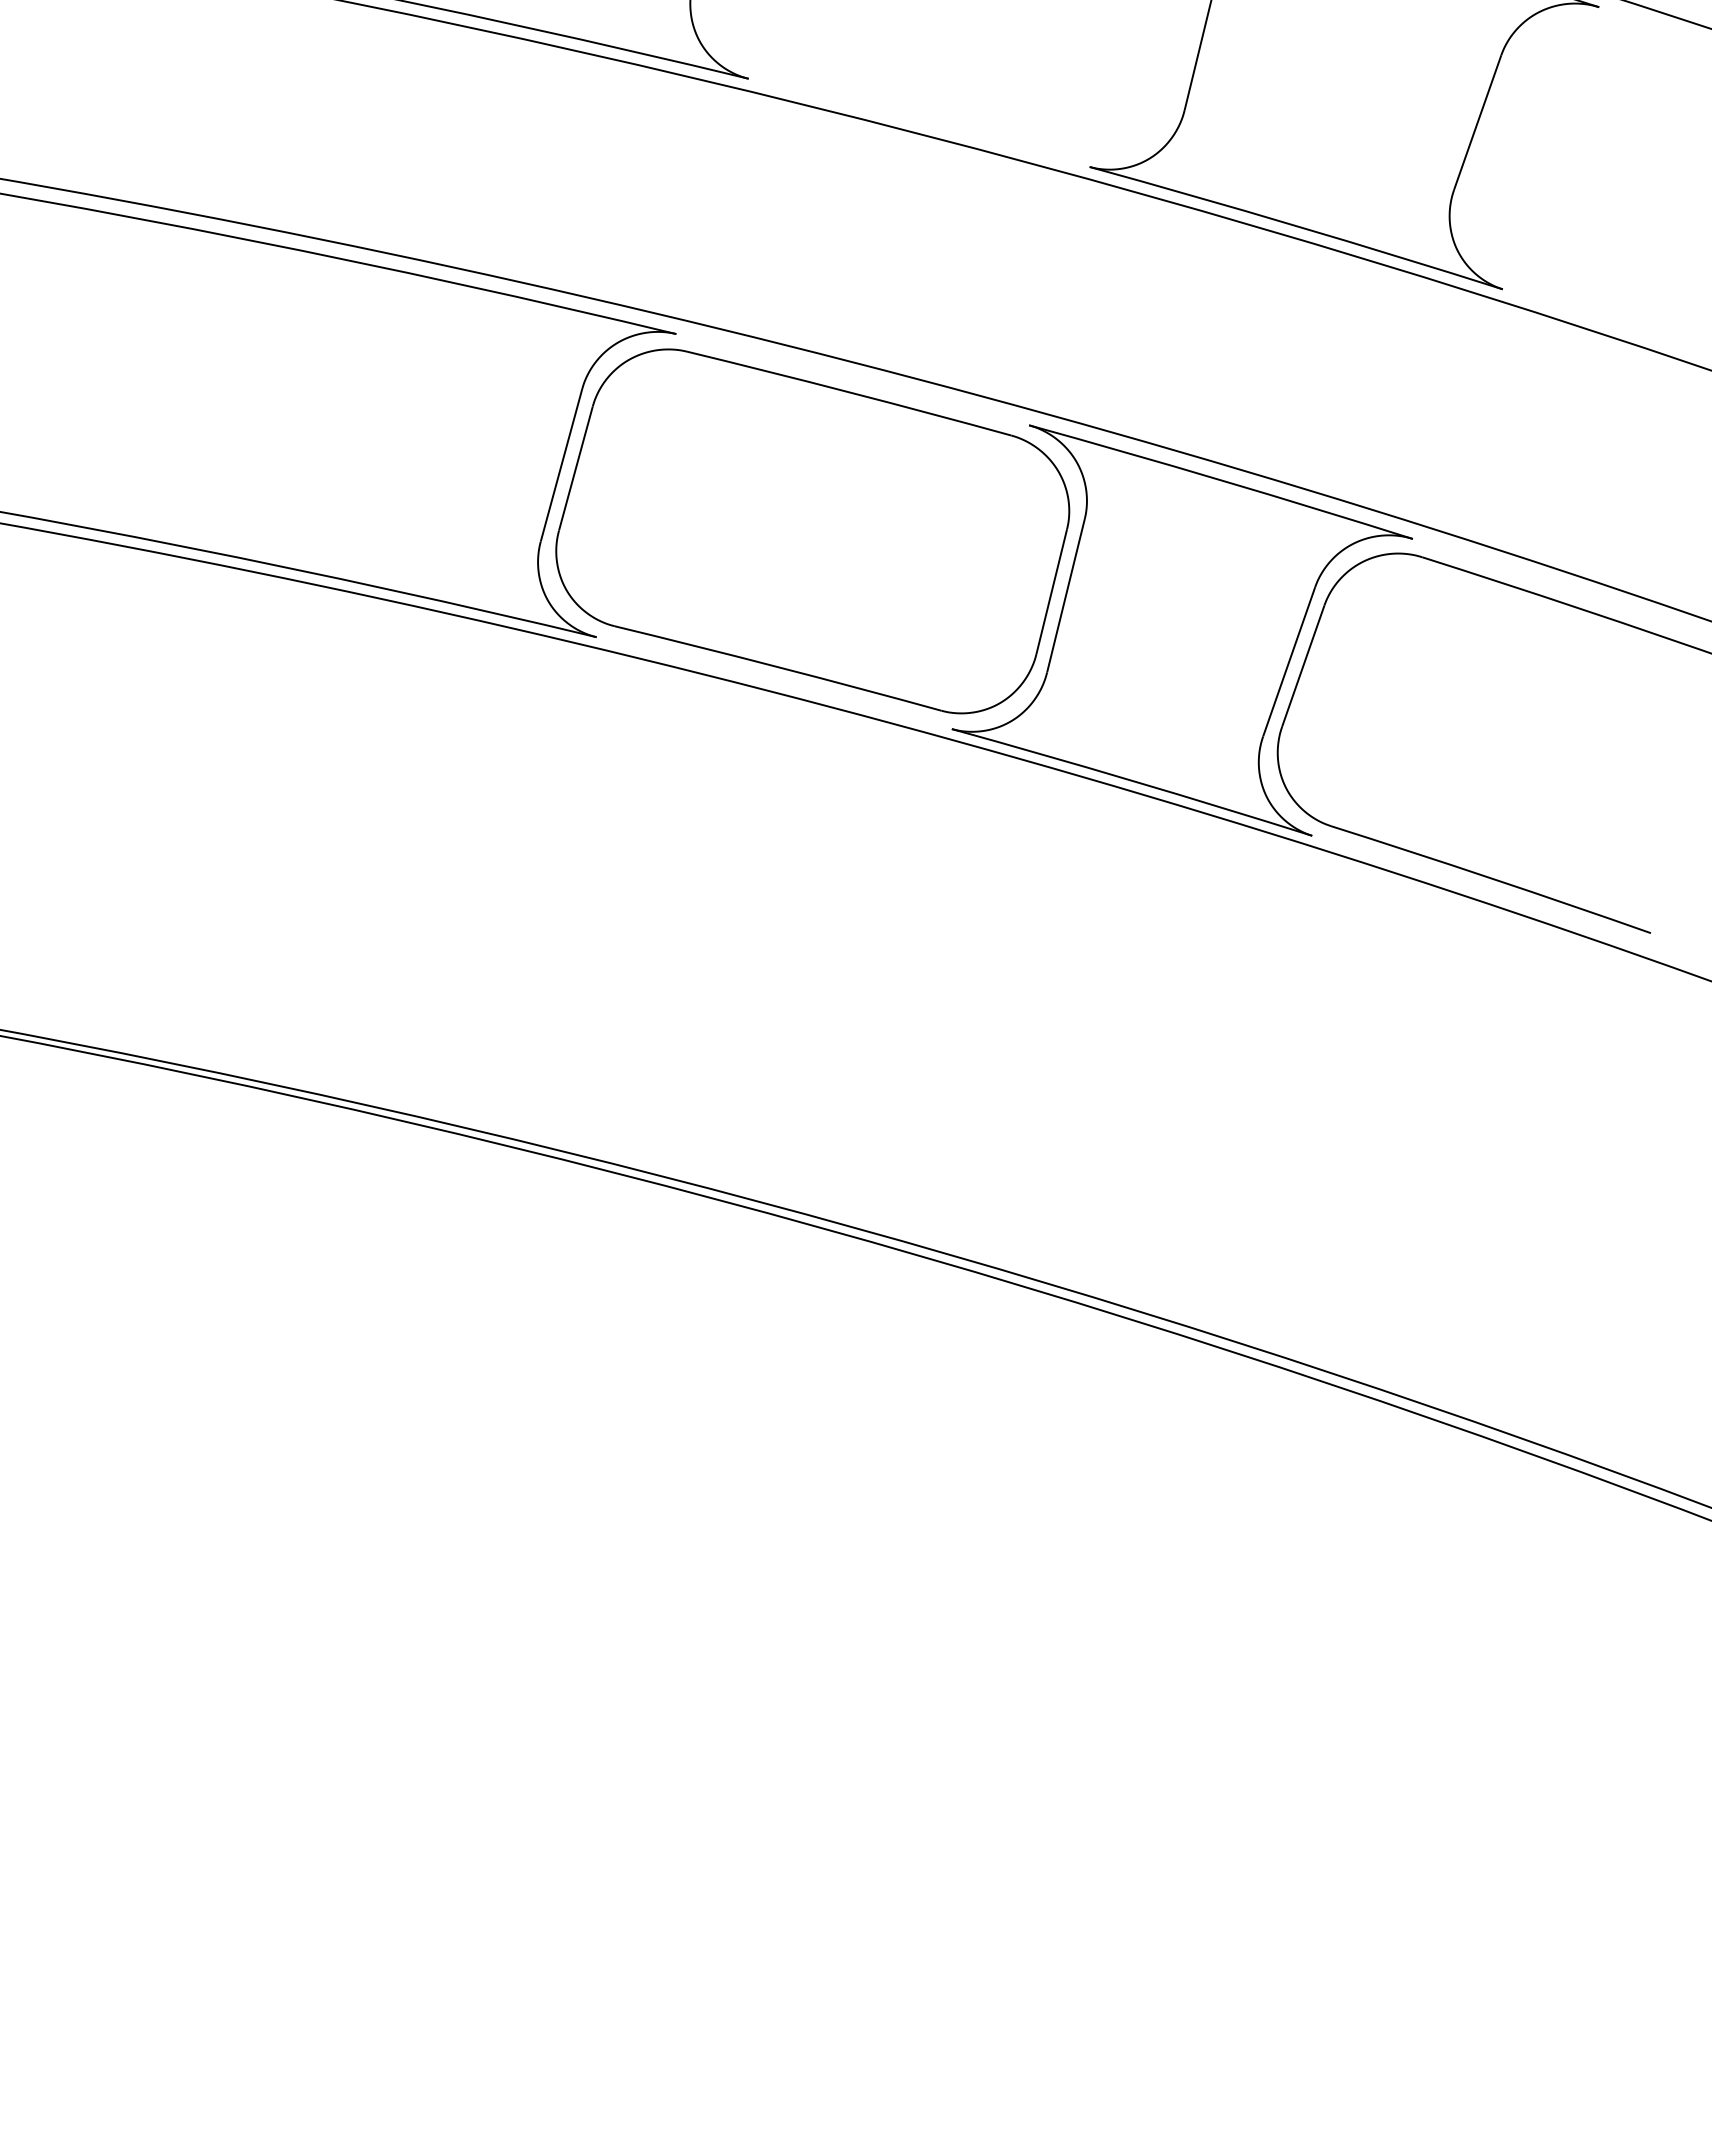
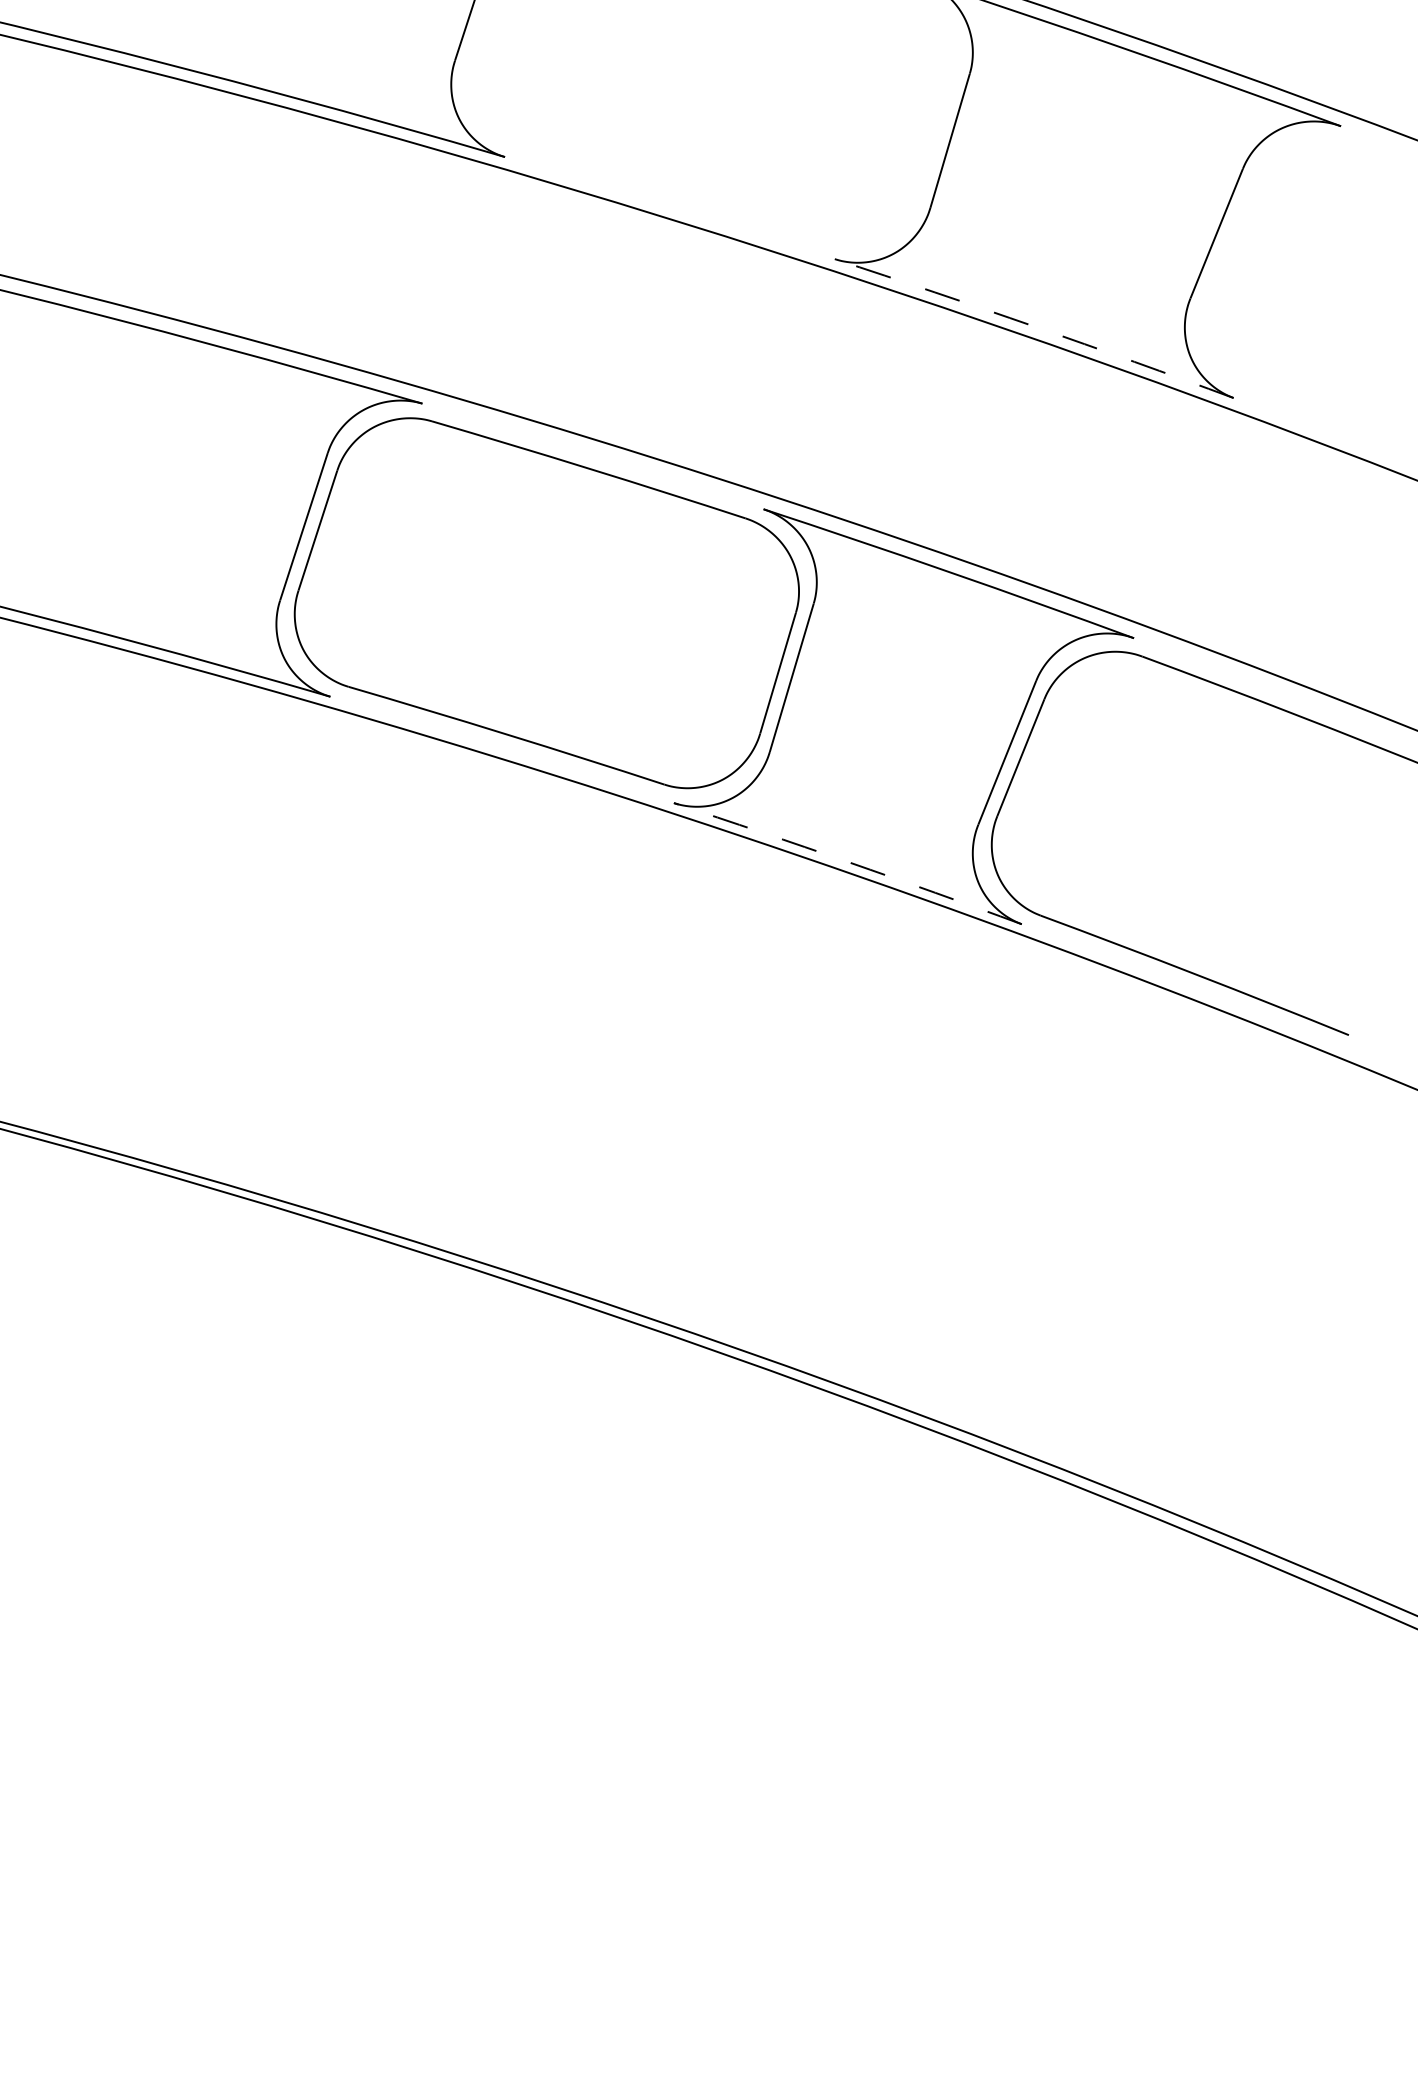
arc: (1296, 226) -> (1034, 326), solid -> dashed
arc: (1132, 780) -> (848, 861), solid -> dashed

